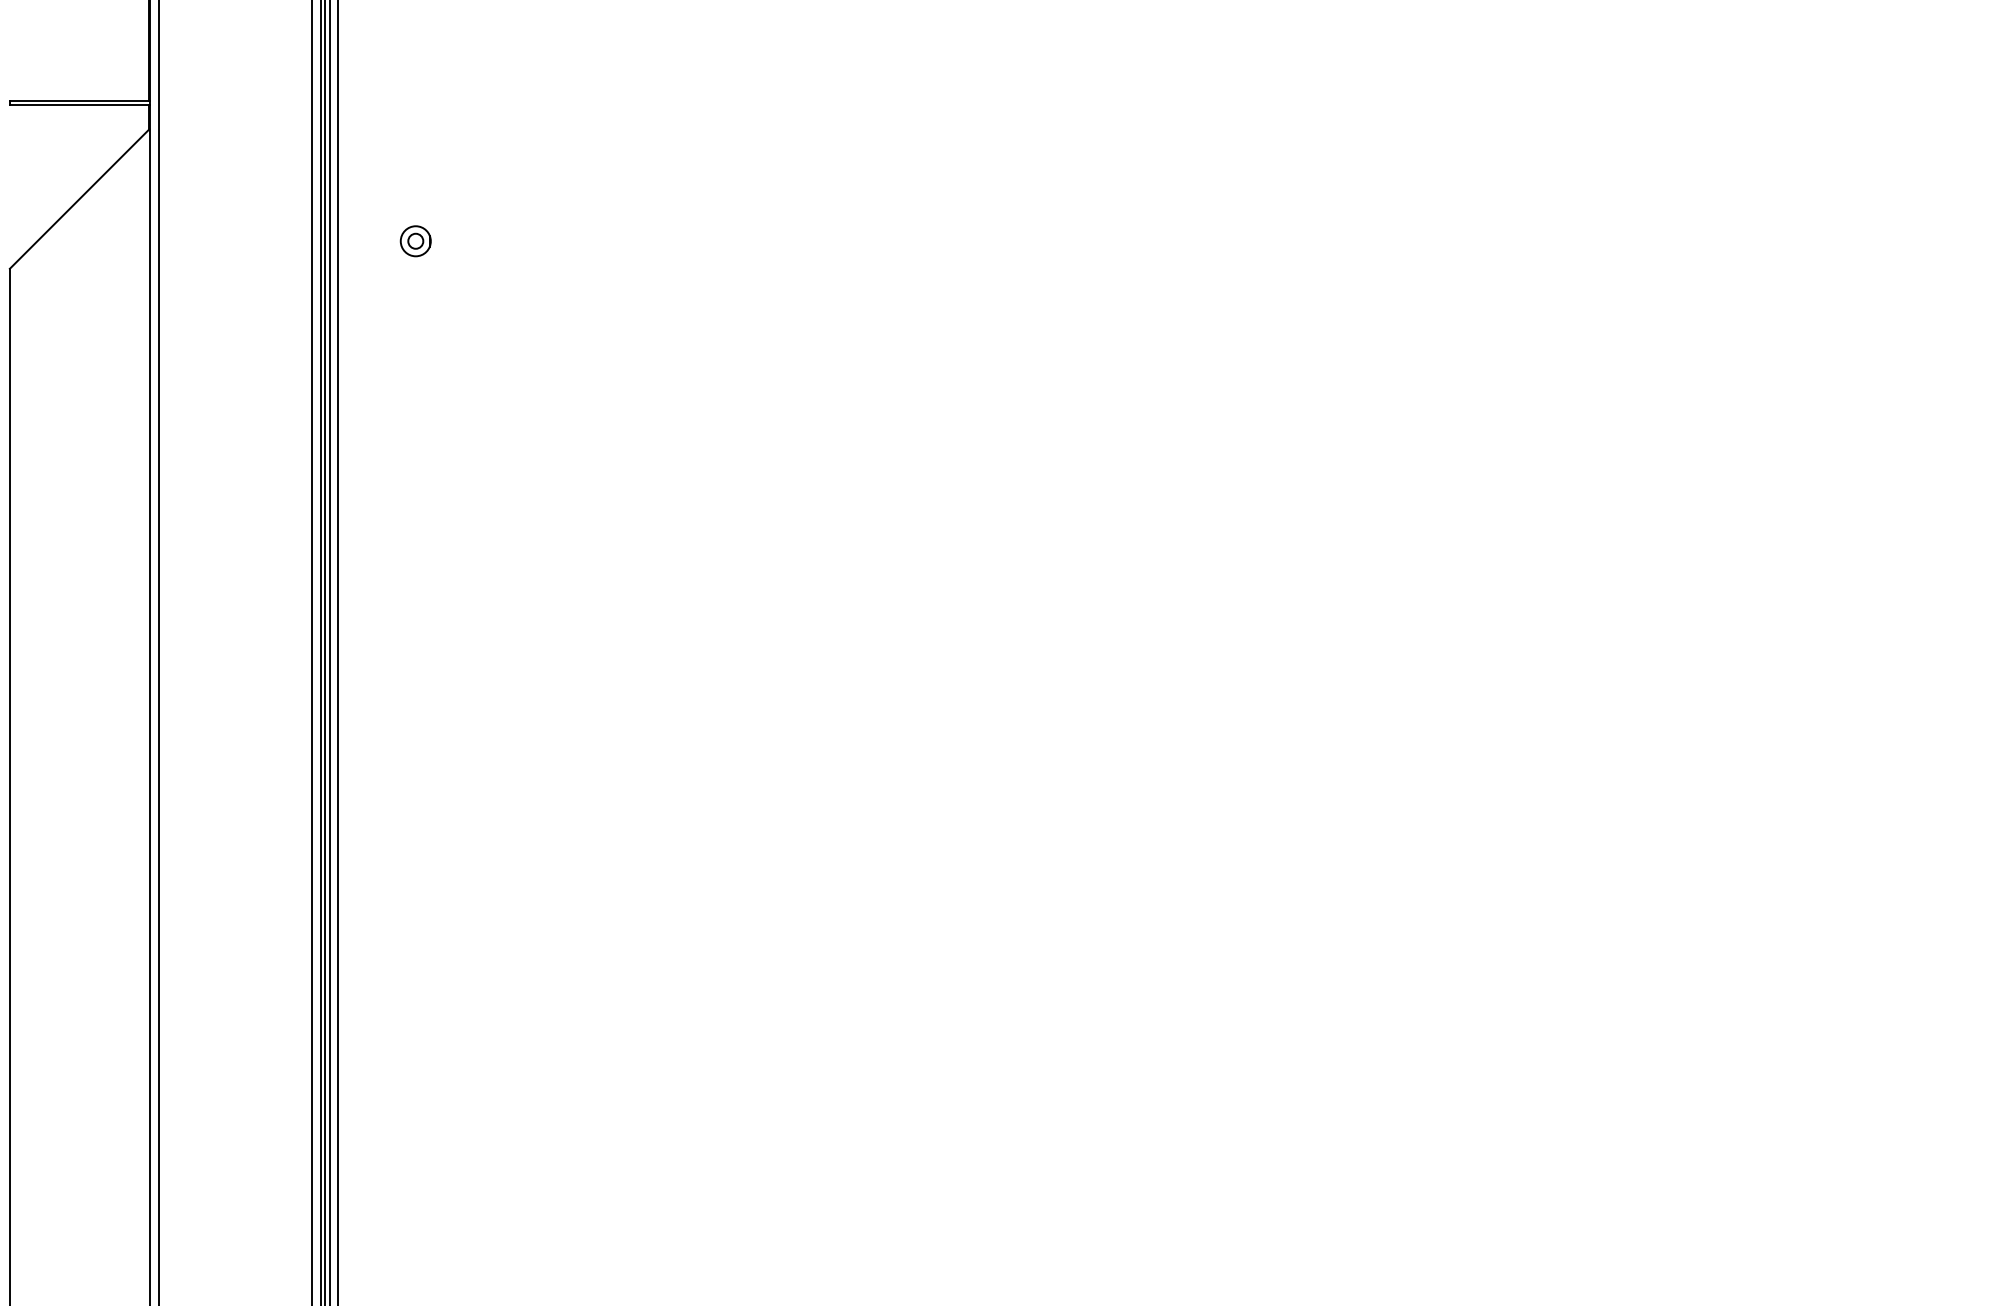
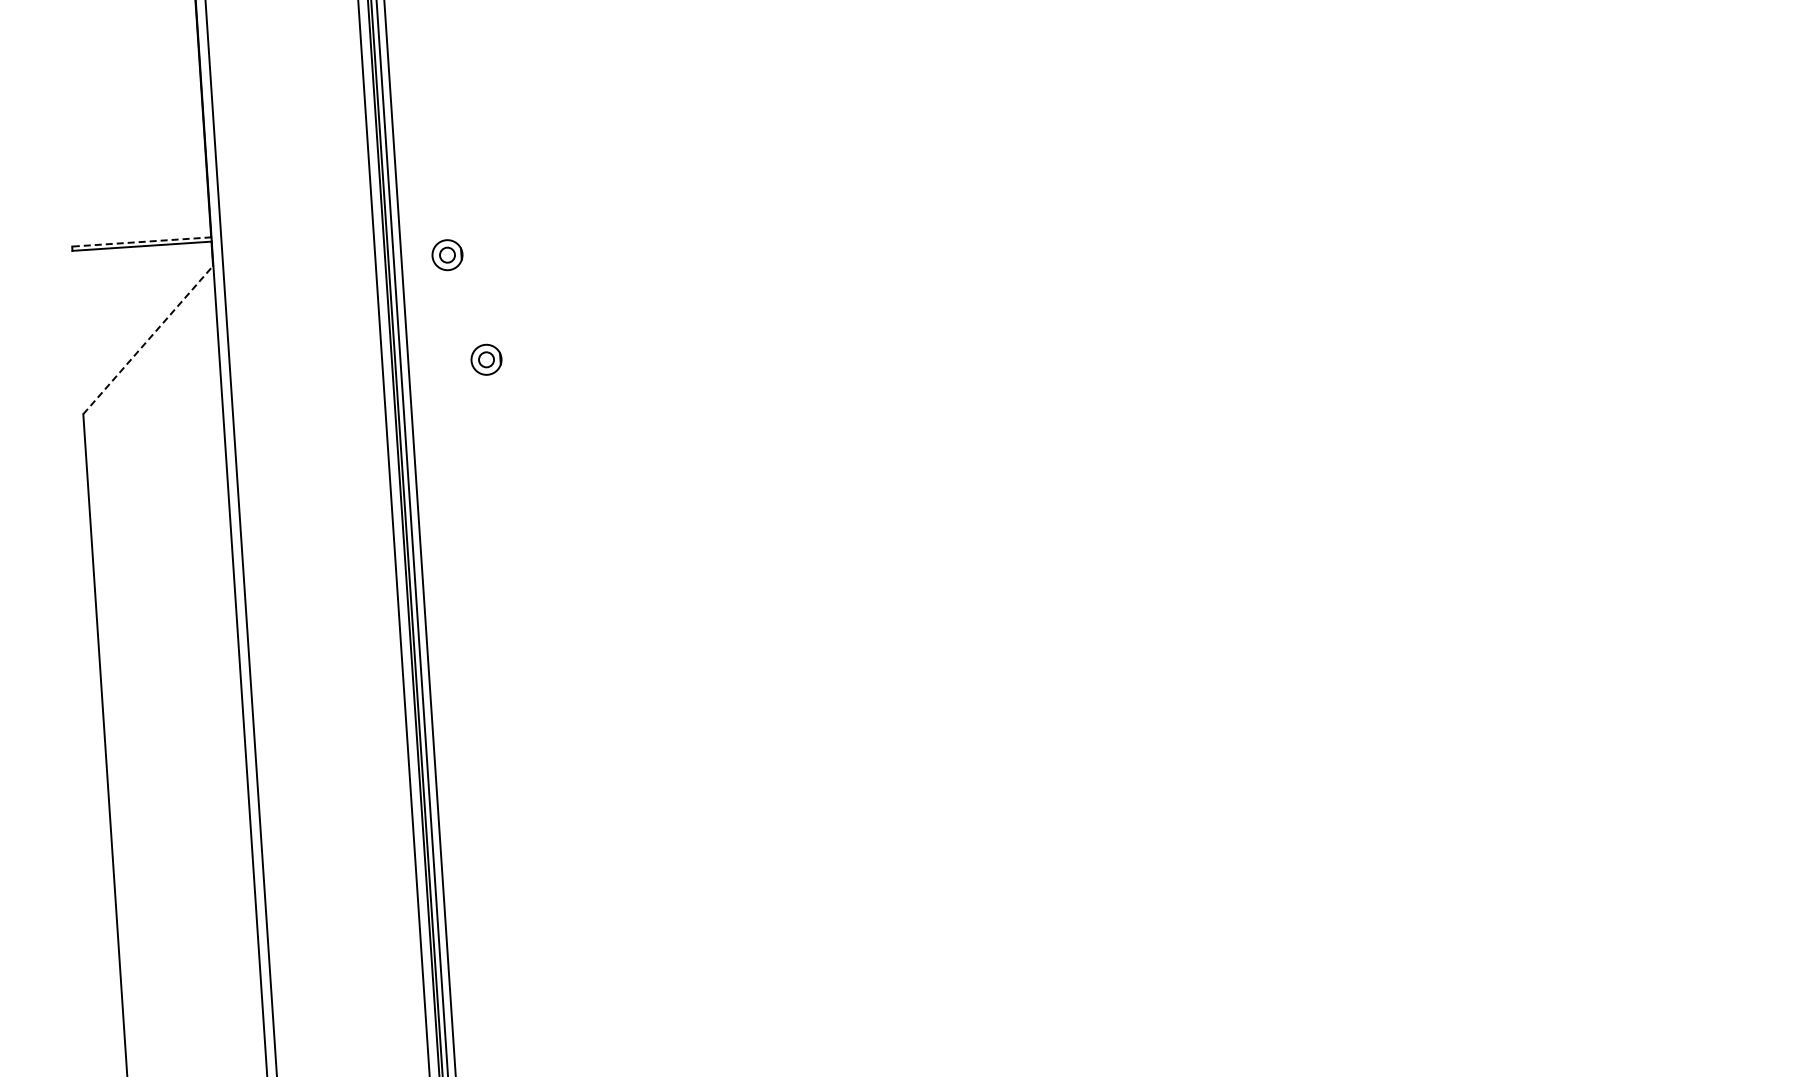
line: (79, 100) -> (141, 241), solid -> dashed
part: (383, 134) -> (447, 255), added
line: (79, 199) -> (148, 340), solid -> dashed

